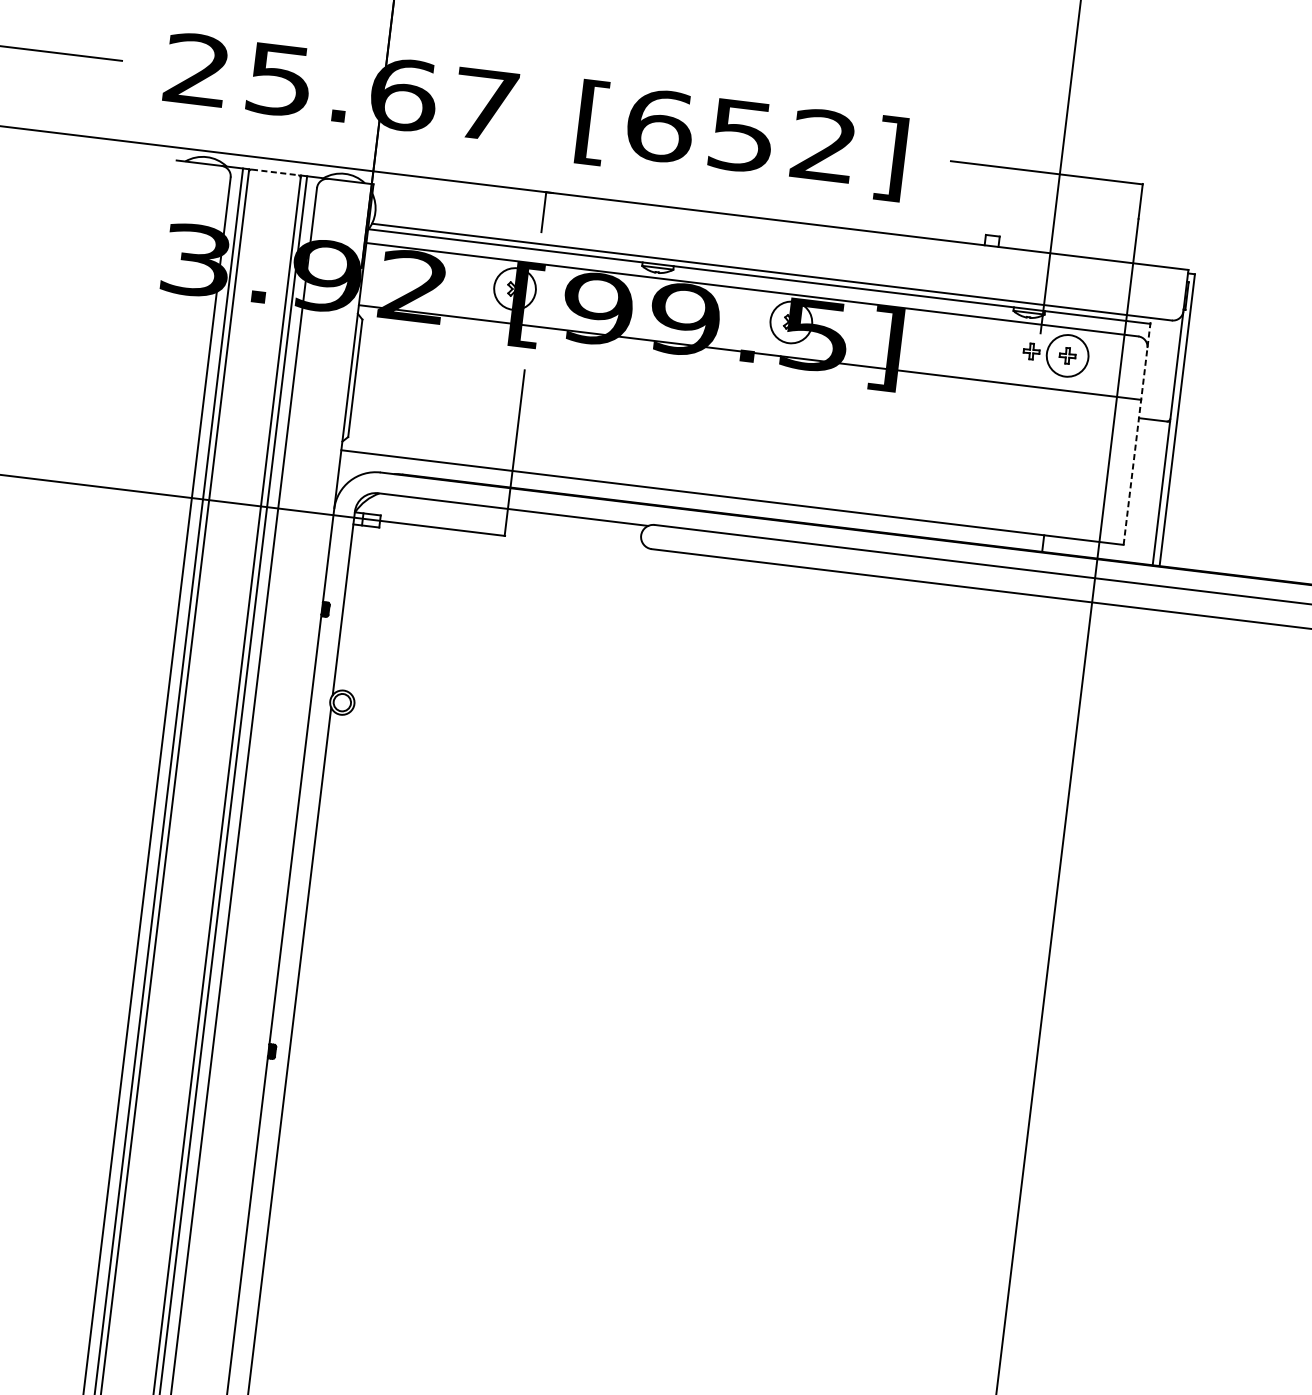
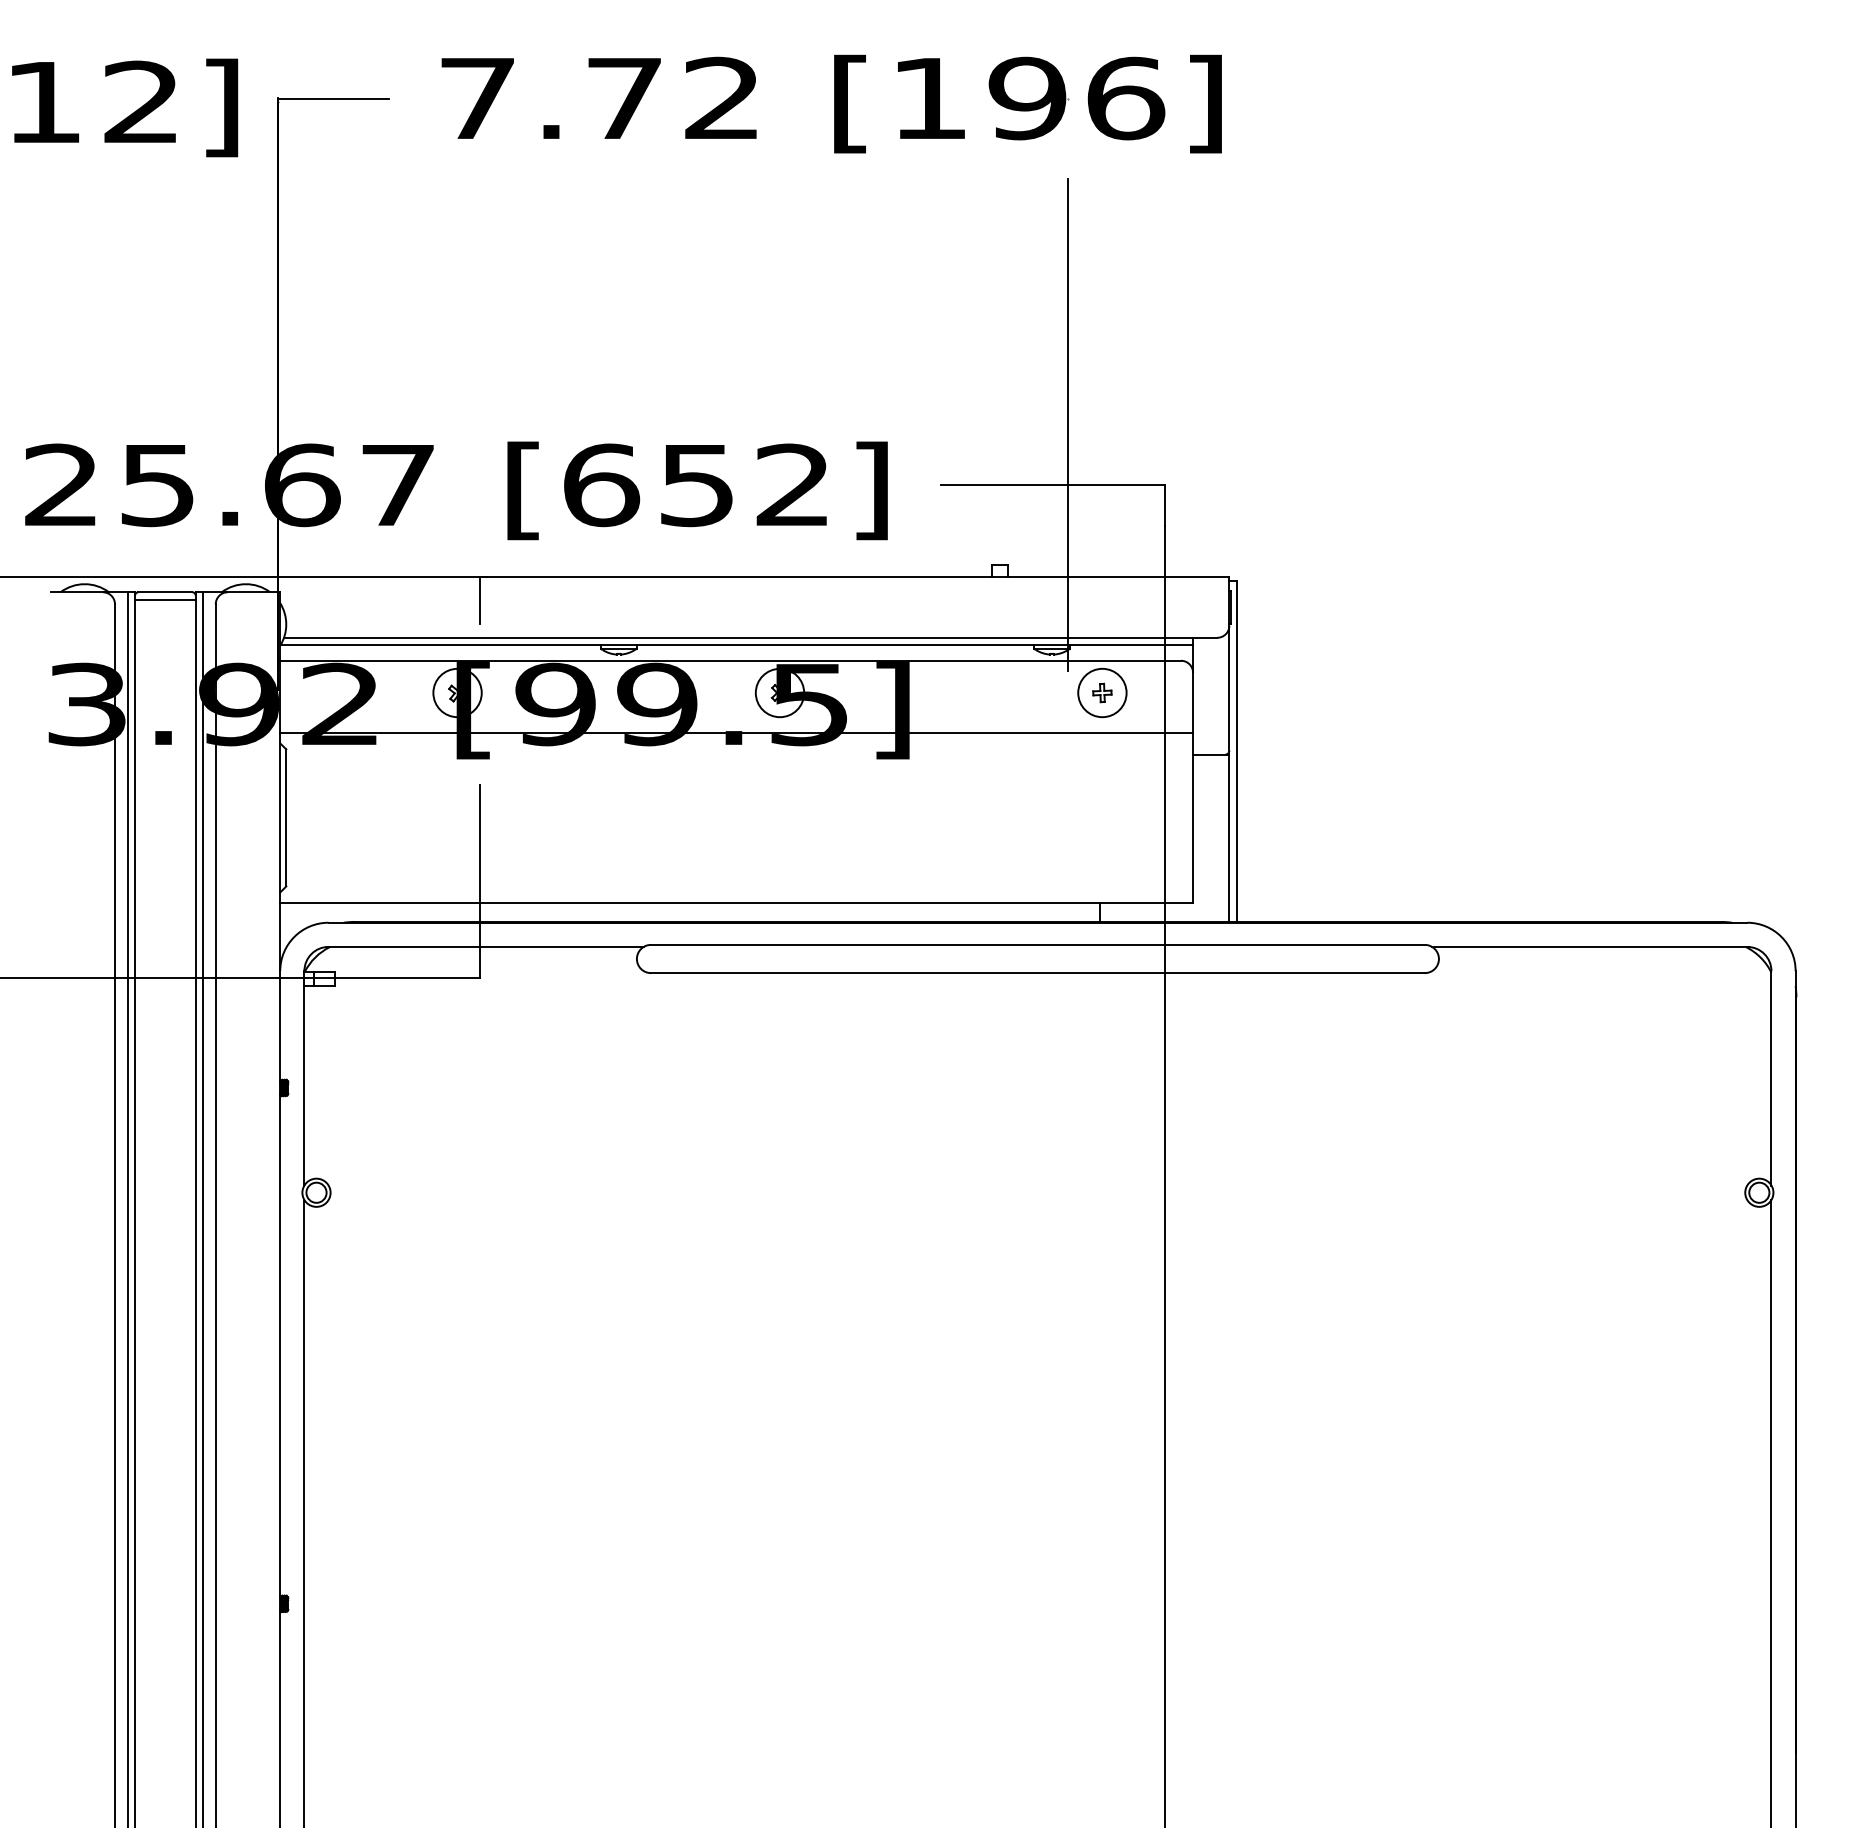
line: (275, 172) -> (165, 592), dashed -> solid
line: (274, 179) -> (165, 600), added
part: (1031, 351) -> (1060, 692), removed
line: (1137, 430) -> (1193, 769), dashed -> solid

